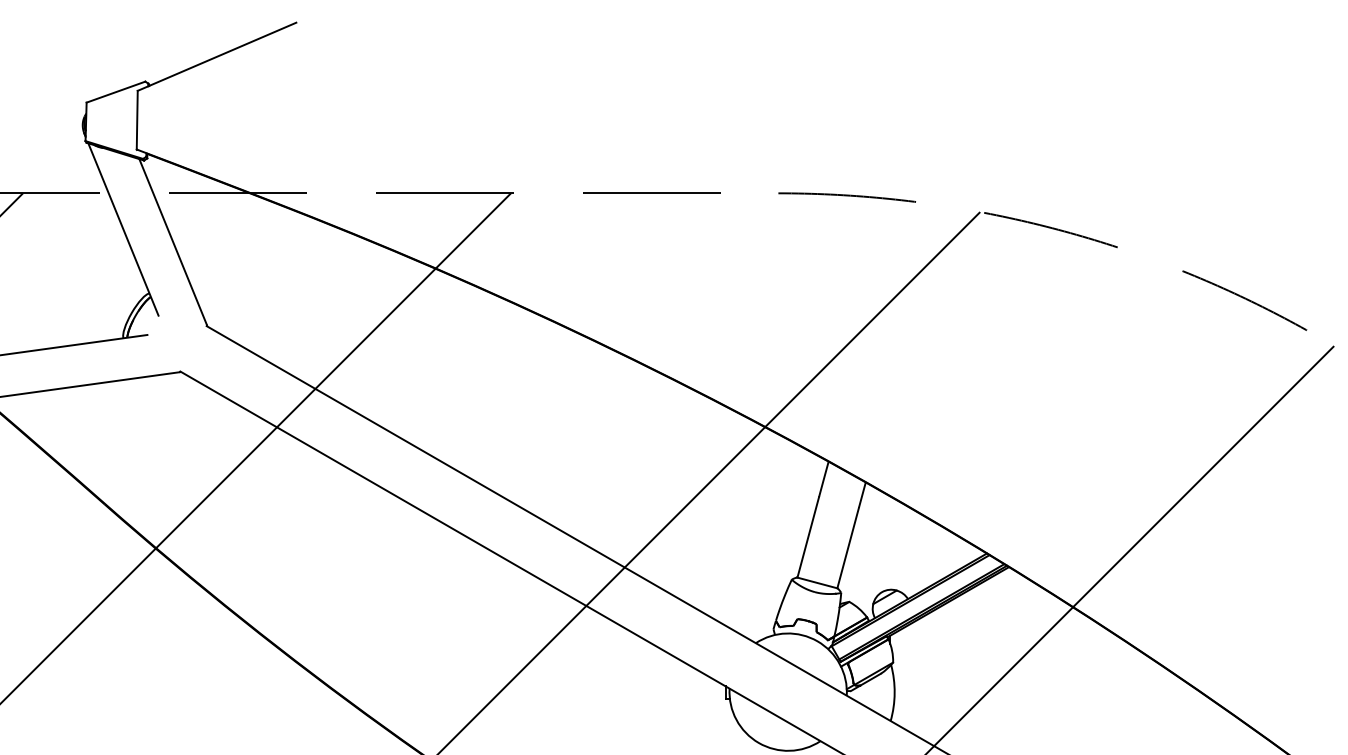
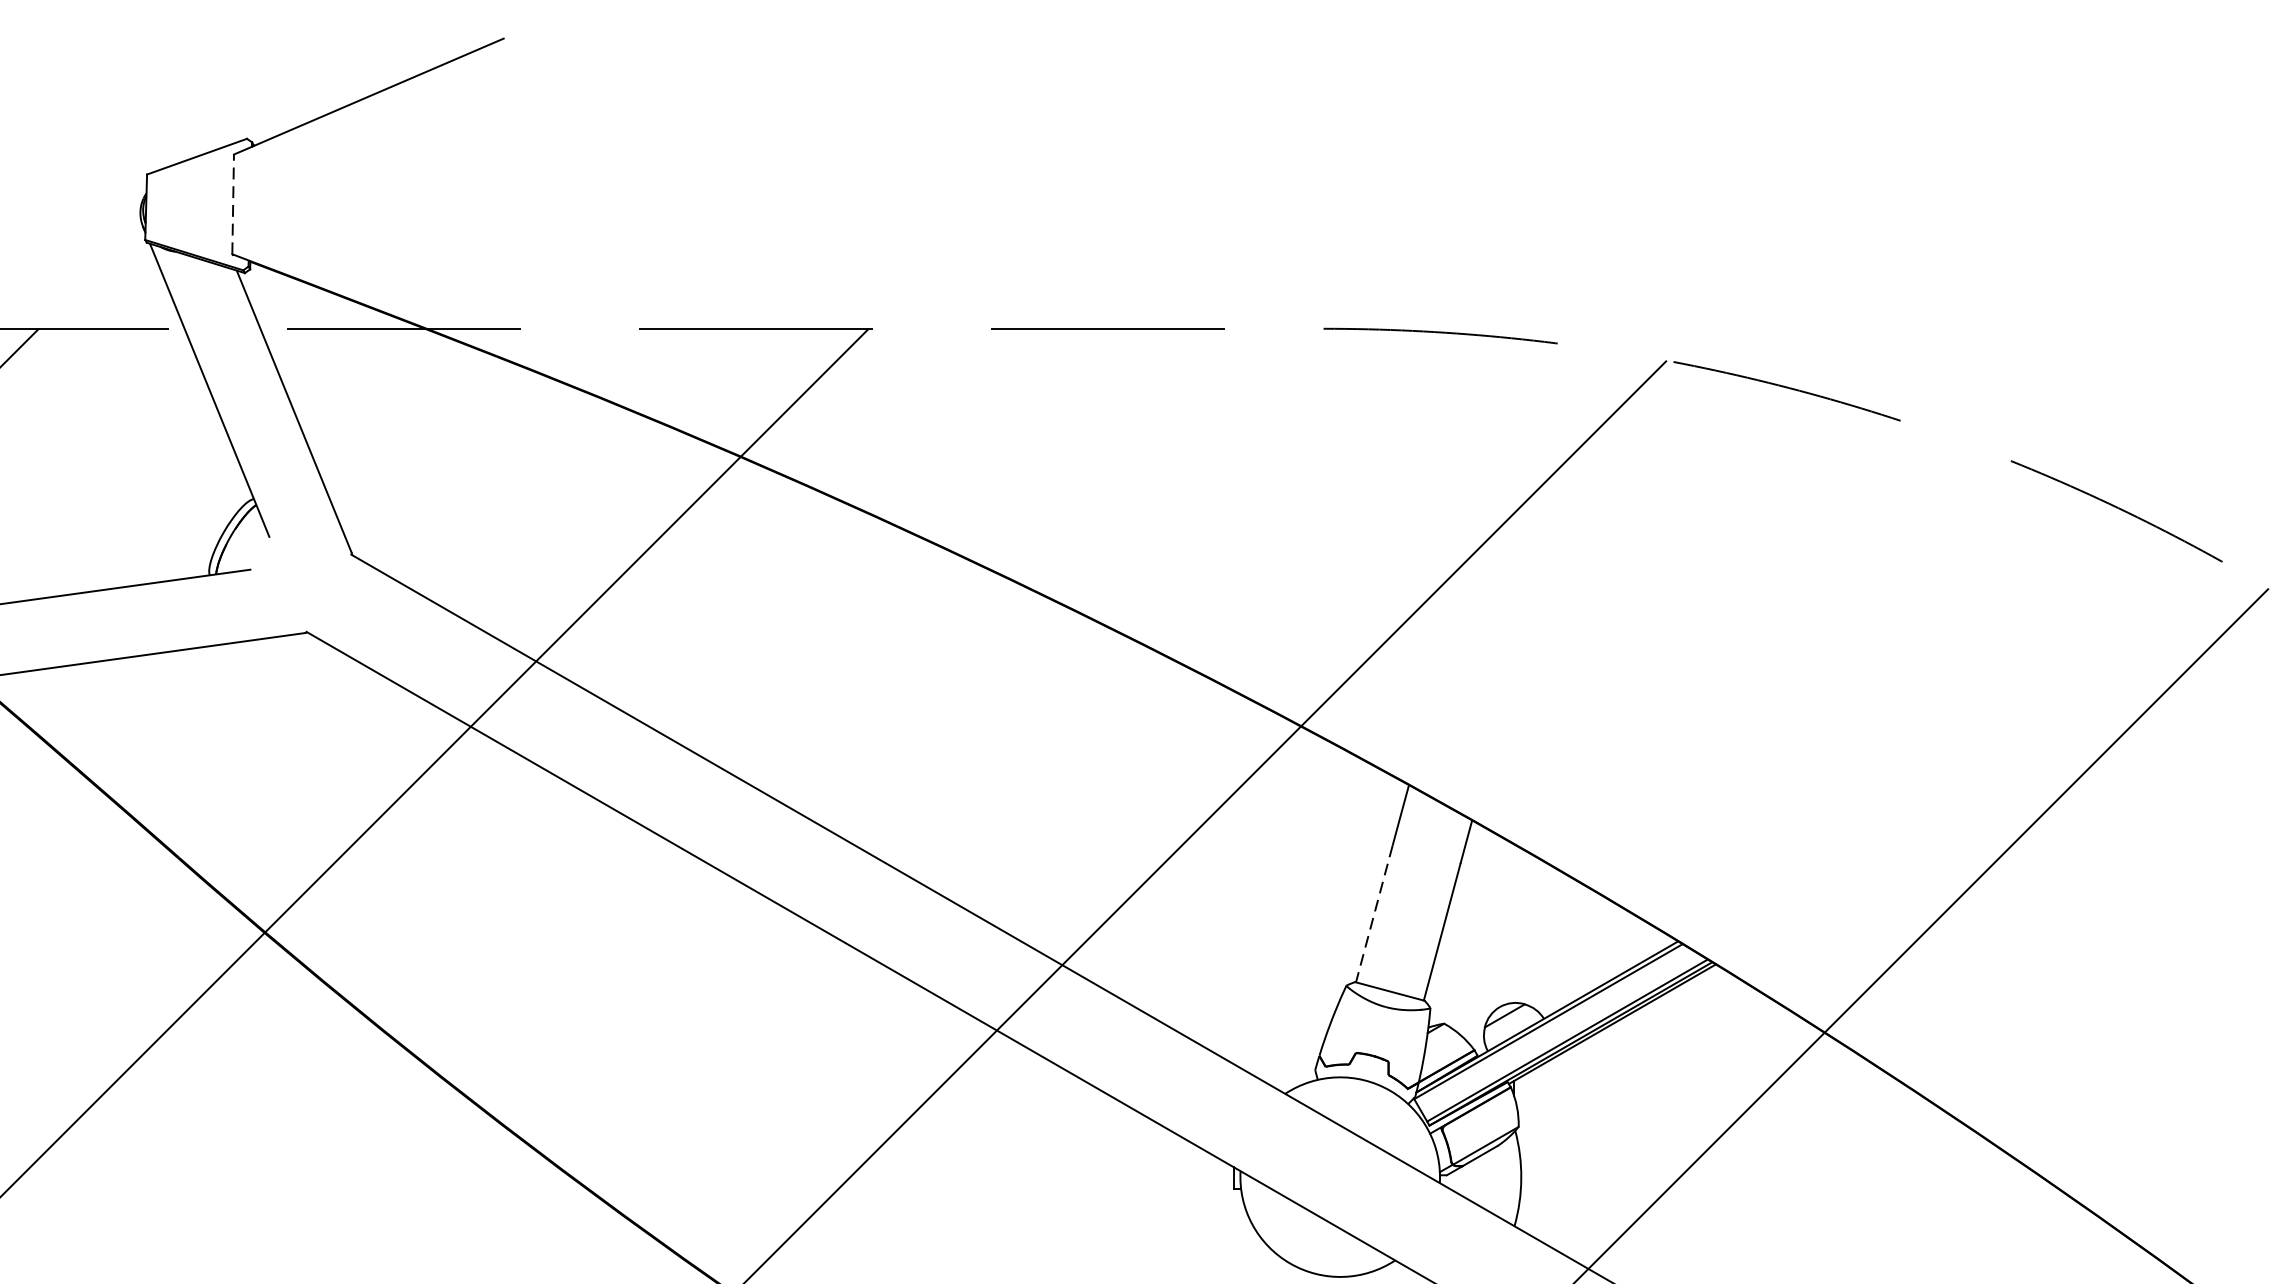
line: (137, 119) -> (233, 203), solid -> dashed
line: (808, 537) -> (1374, 914), solid -> dashed

